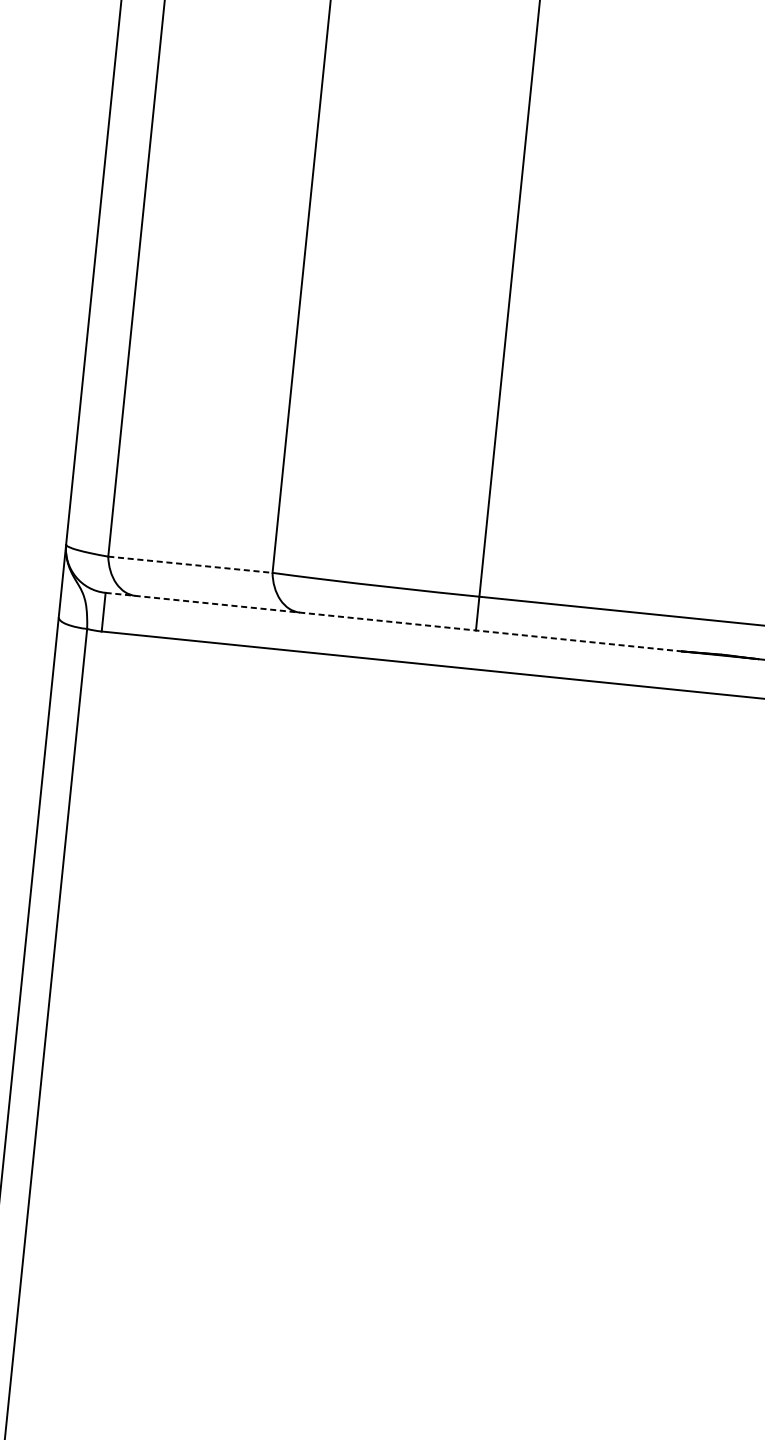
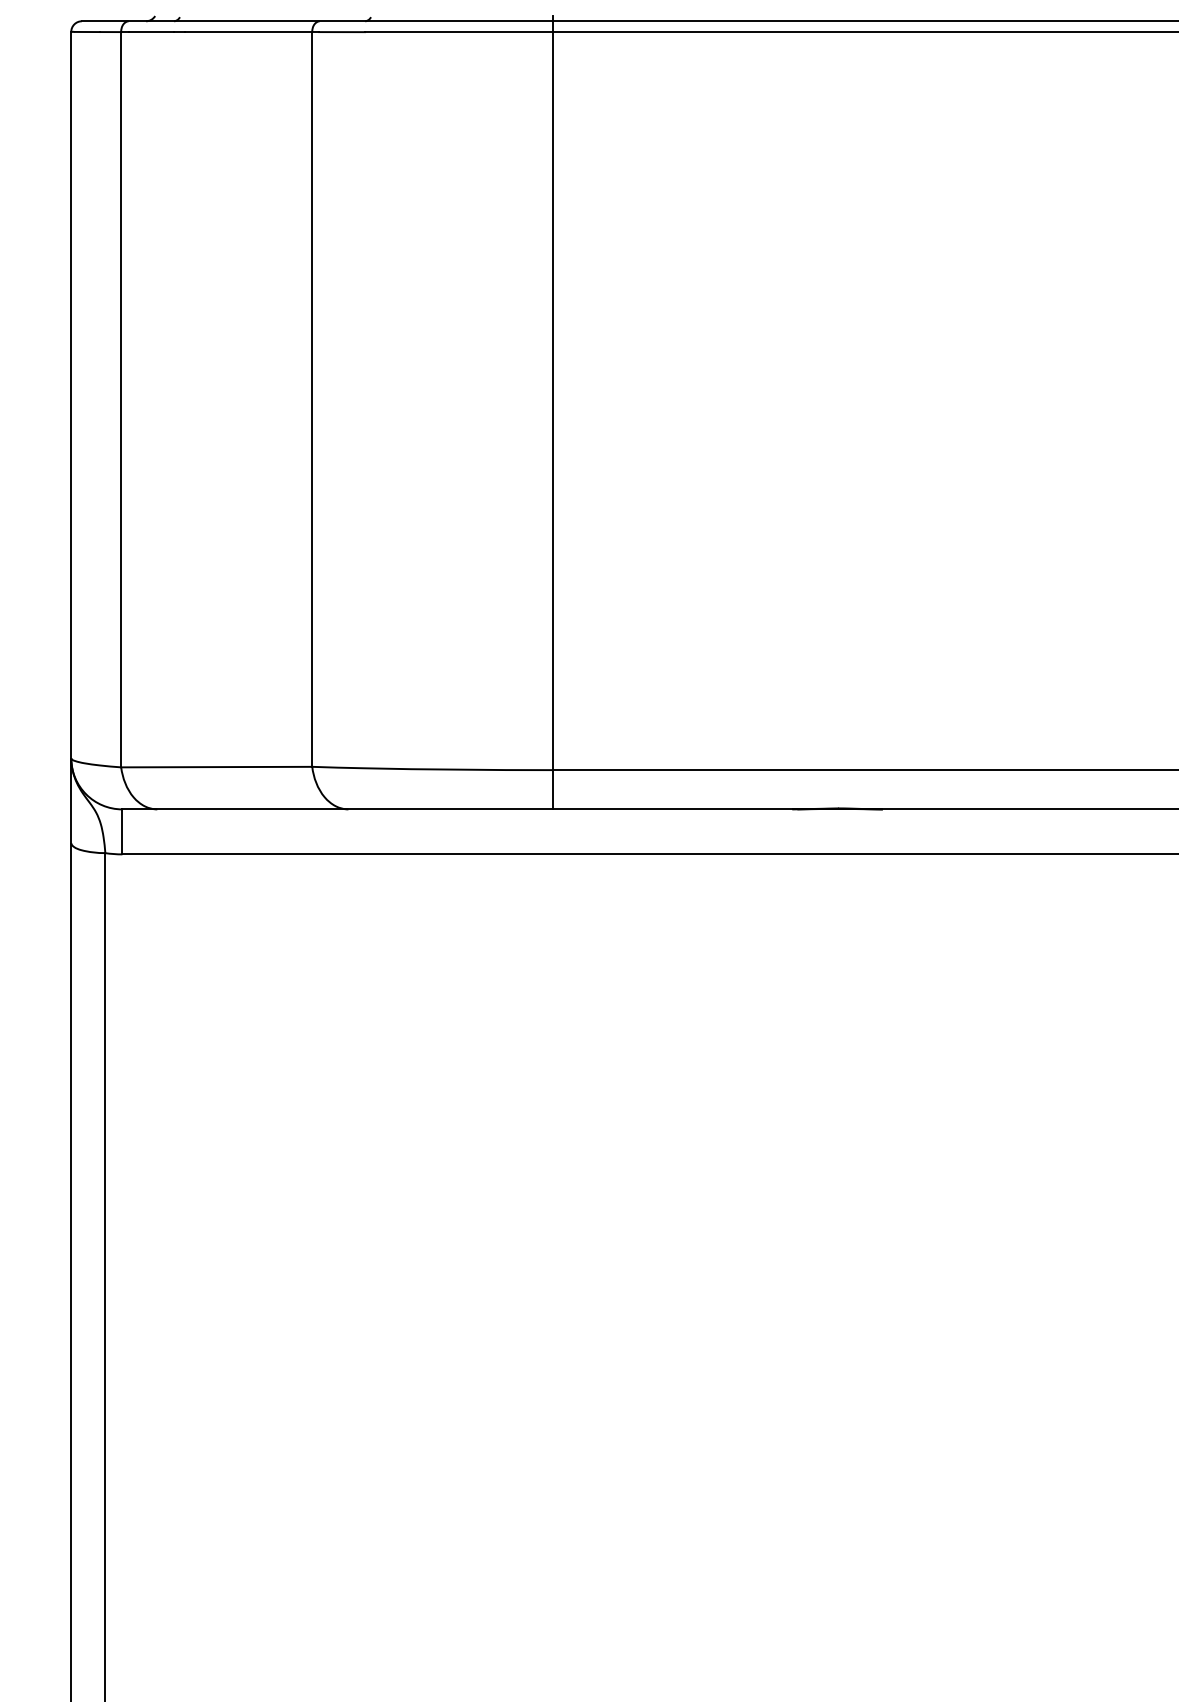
line: (190, 565) -> (216, 767), dashed -> solid
line: (394, 622) -> (458, 809), dashed -> solid

